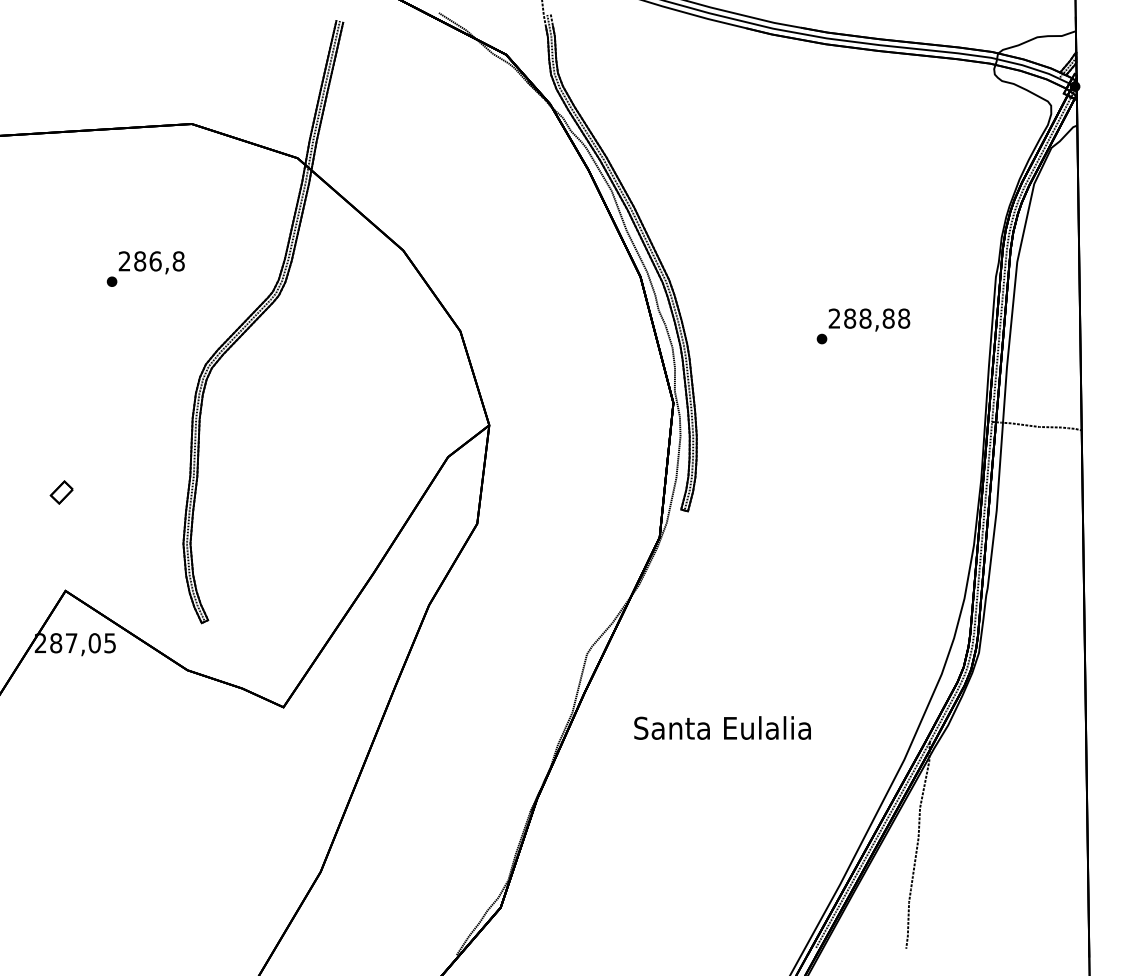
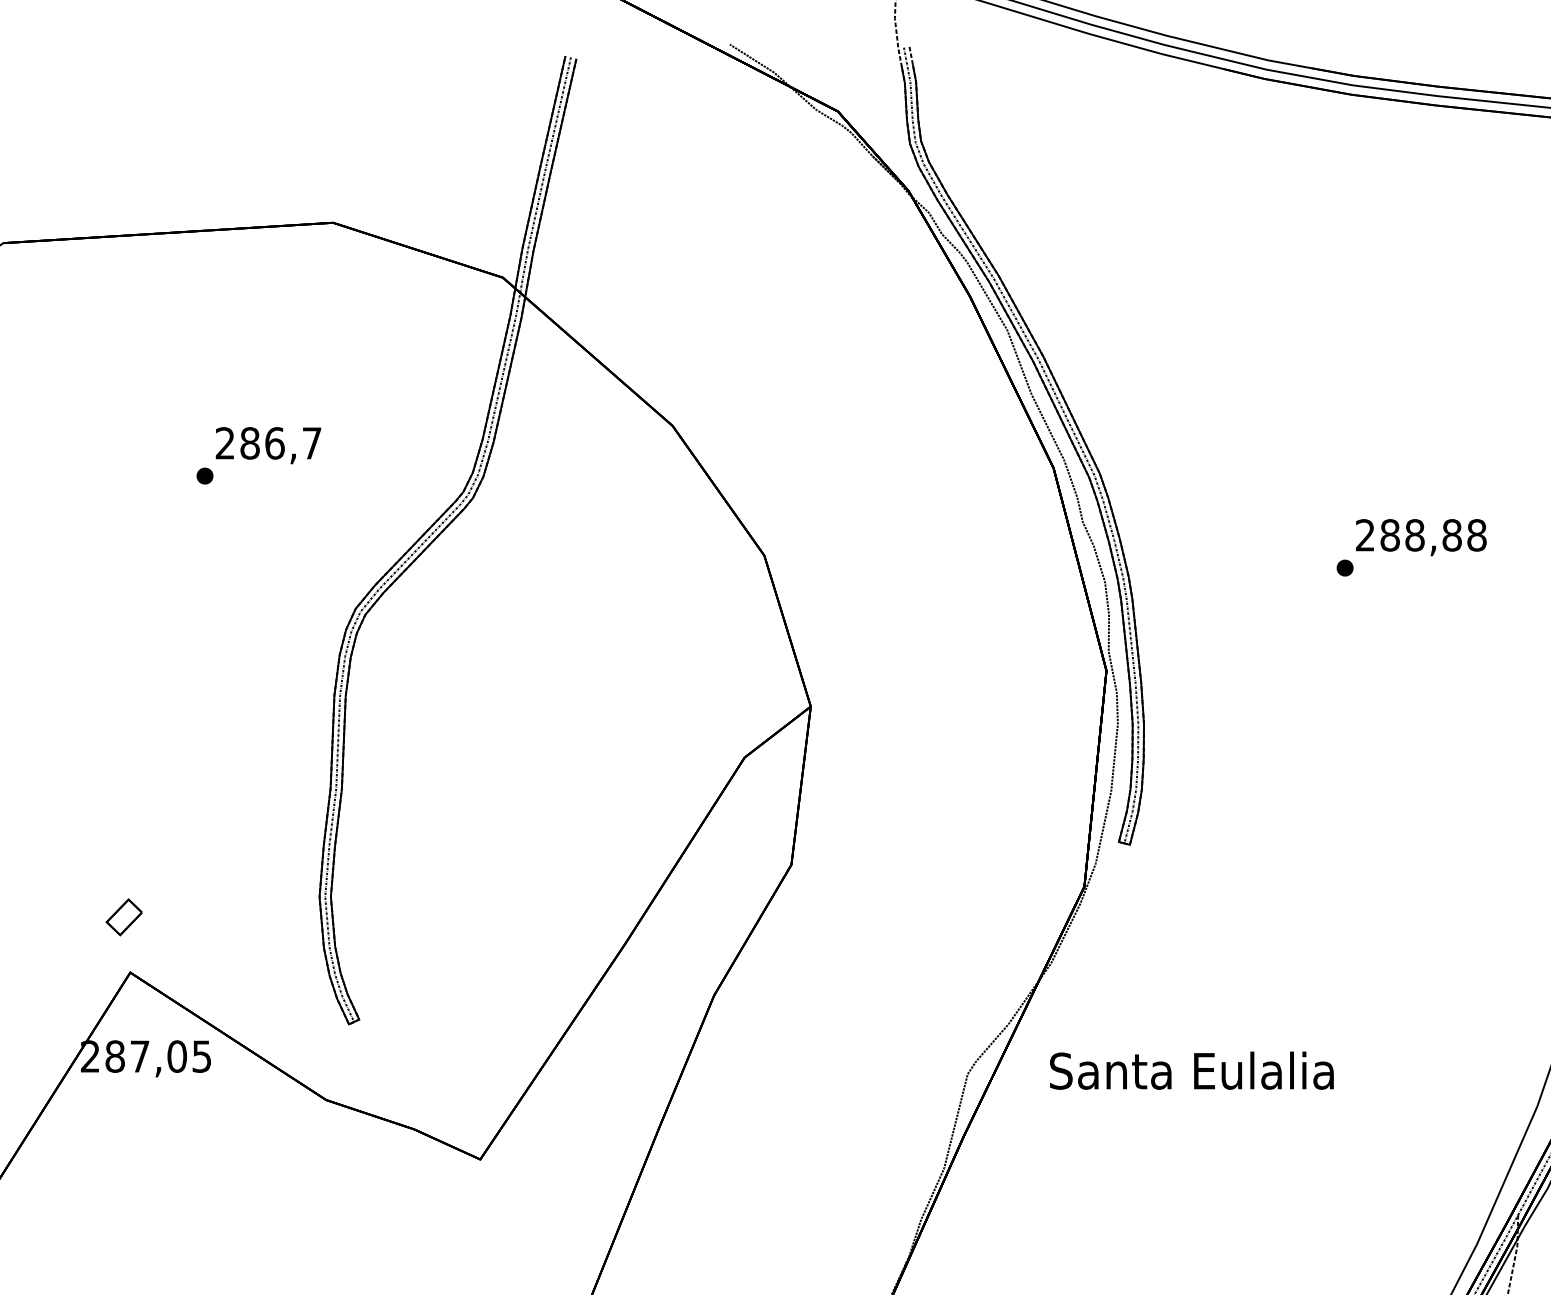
text: (178, 261) -> (311, 443), 286,8 -> 286,7
part: (61, 492) -> (123, 917), moved
text: (722, 727) -> (1191, 1069), moved

